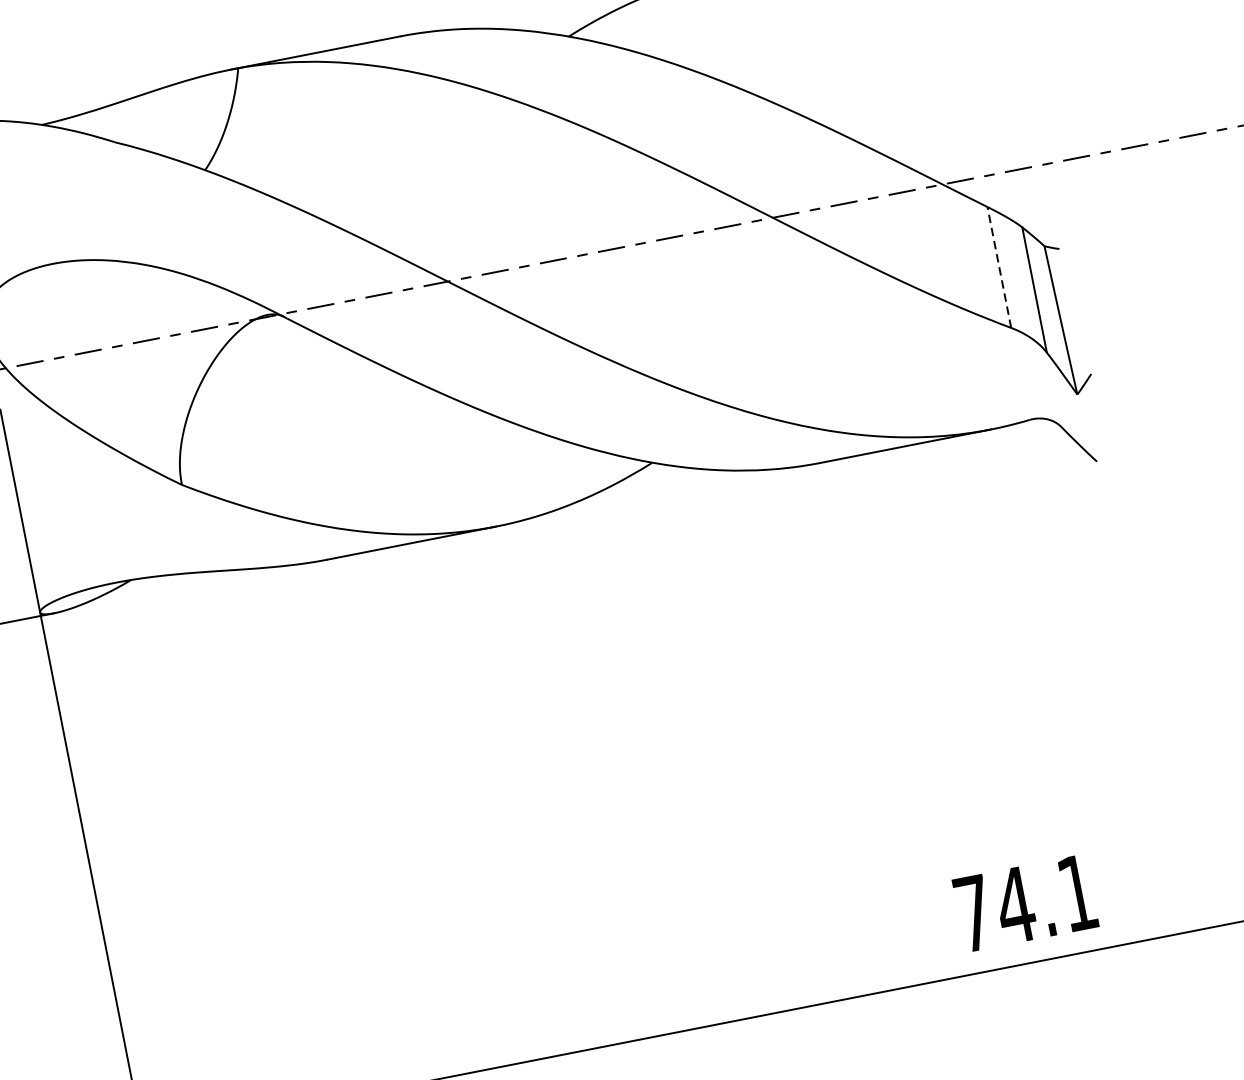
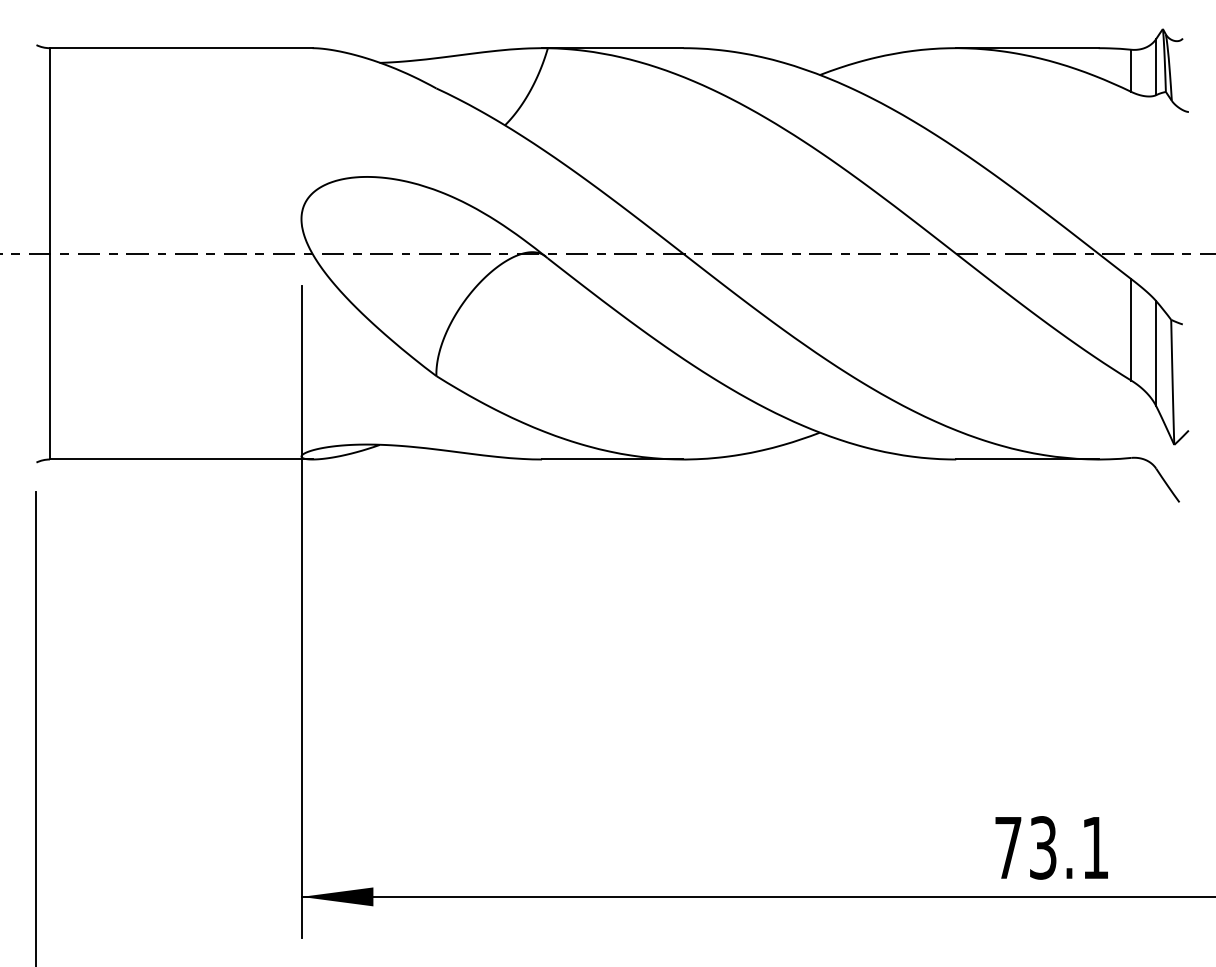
line: (999, 266) -> (1131, 329), dashed -> solid
text: (1014, 905) -> (1042, 847), 74.1 -> 73.1

